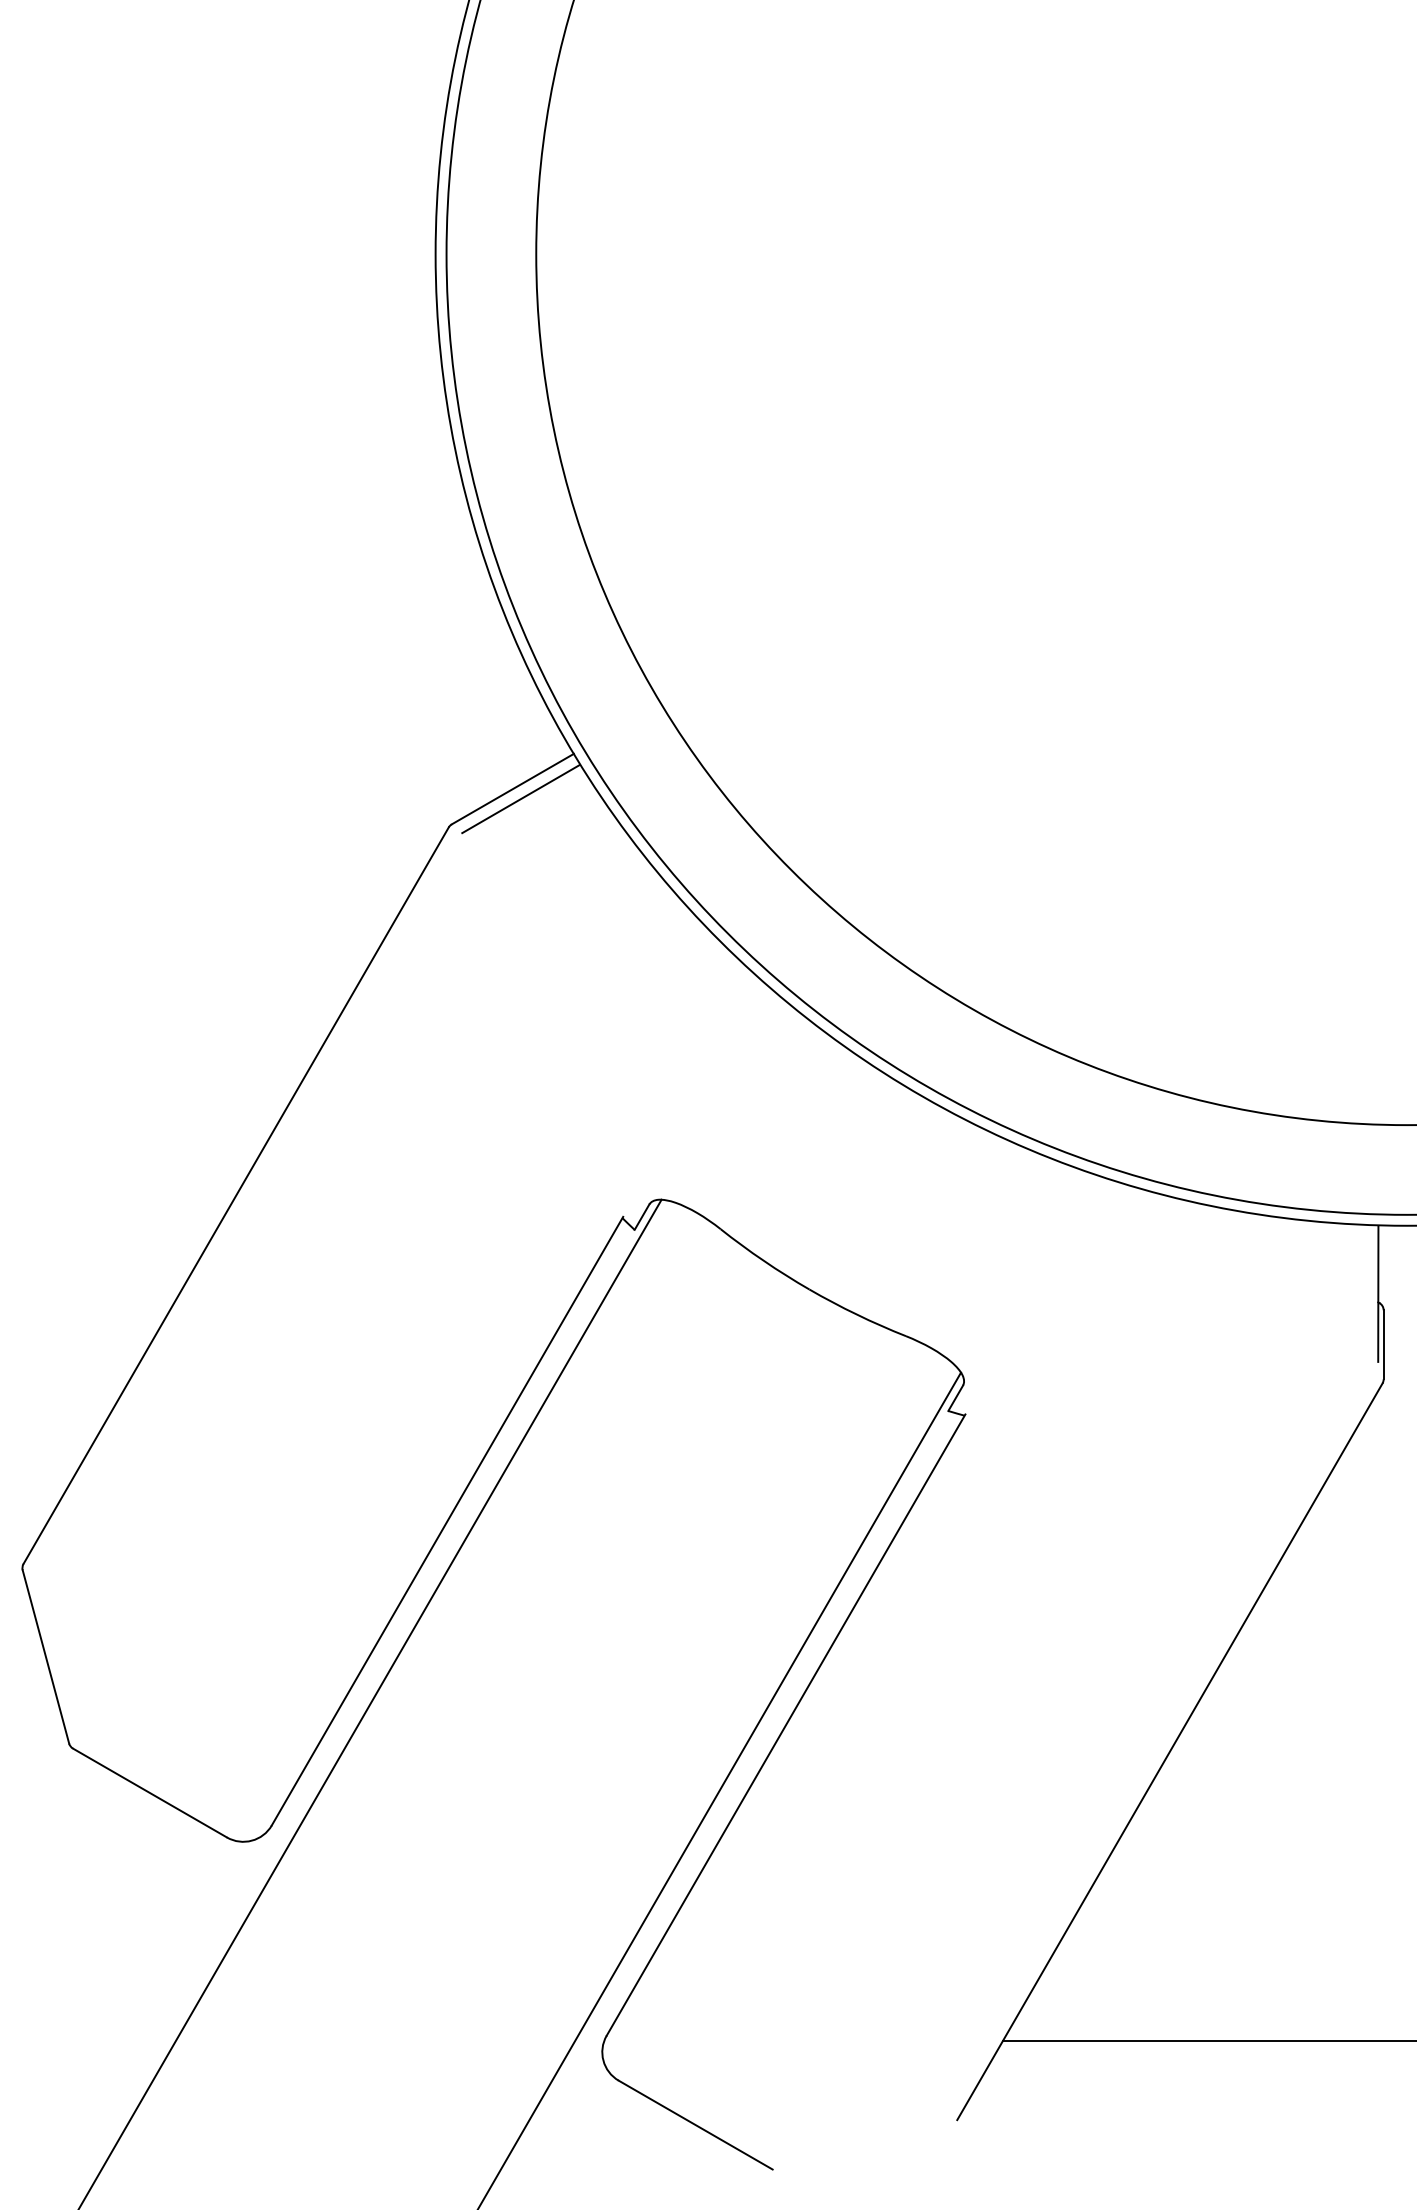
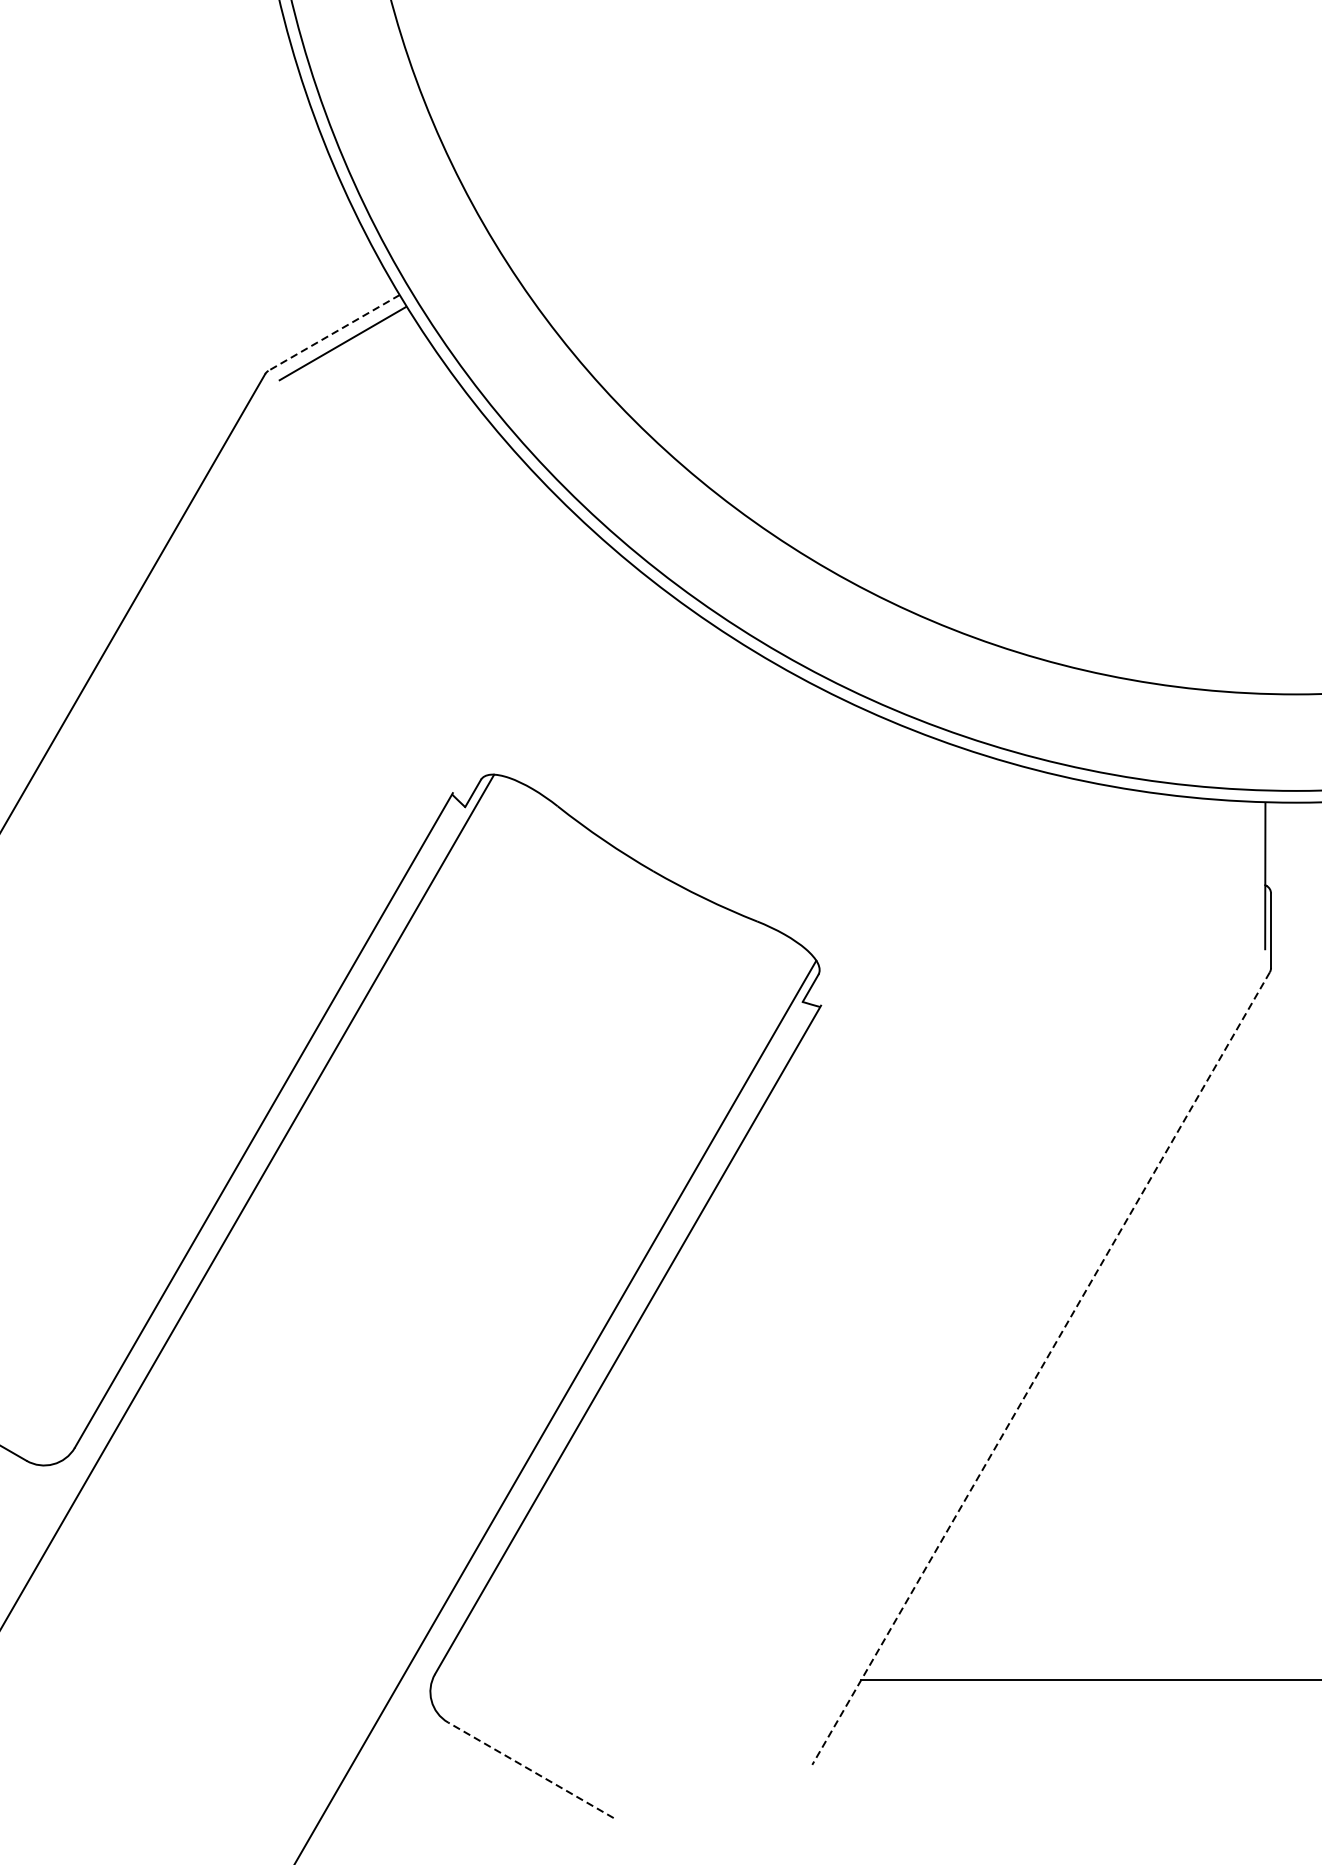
line: (512, 789) -> (333, 333), solid -> dashed
line: (1169, 1752) -> (1040, 1369), solid -> dashed
line: (695, 2125) -> (530, 1770), solid -> dashed

